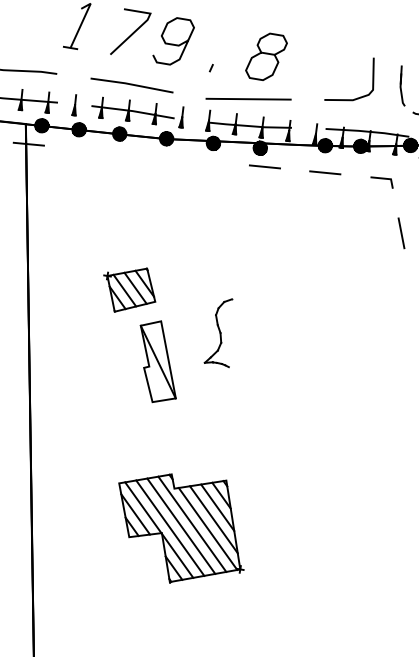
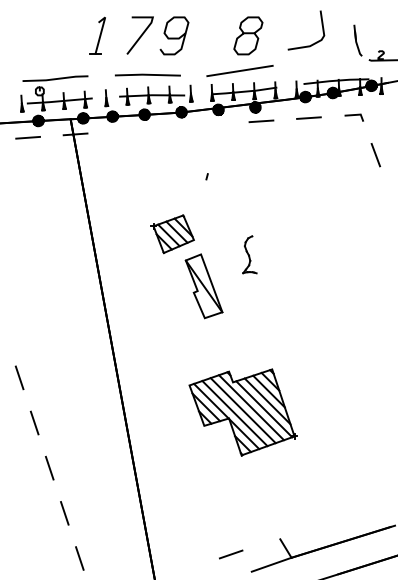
line: (210, 67) -> (206, 176), moved
line: (356, 97) -> (312, 43), moved
part: (221, 331) -> (249, 254), size x0.7

